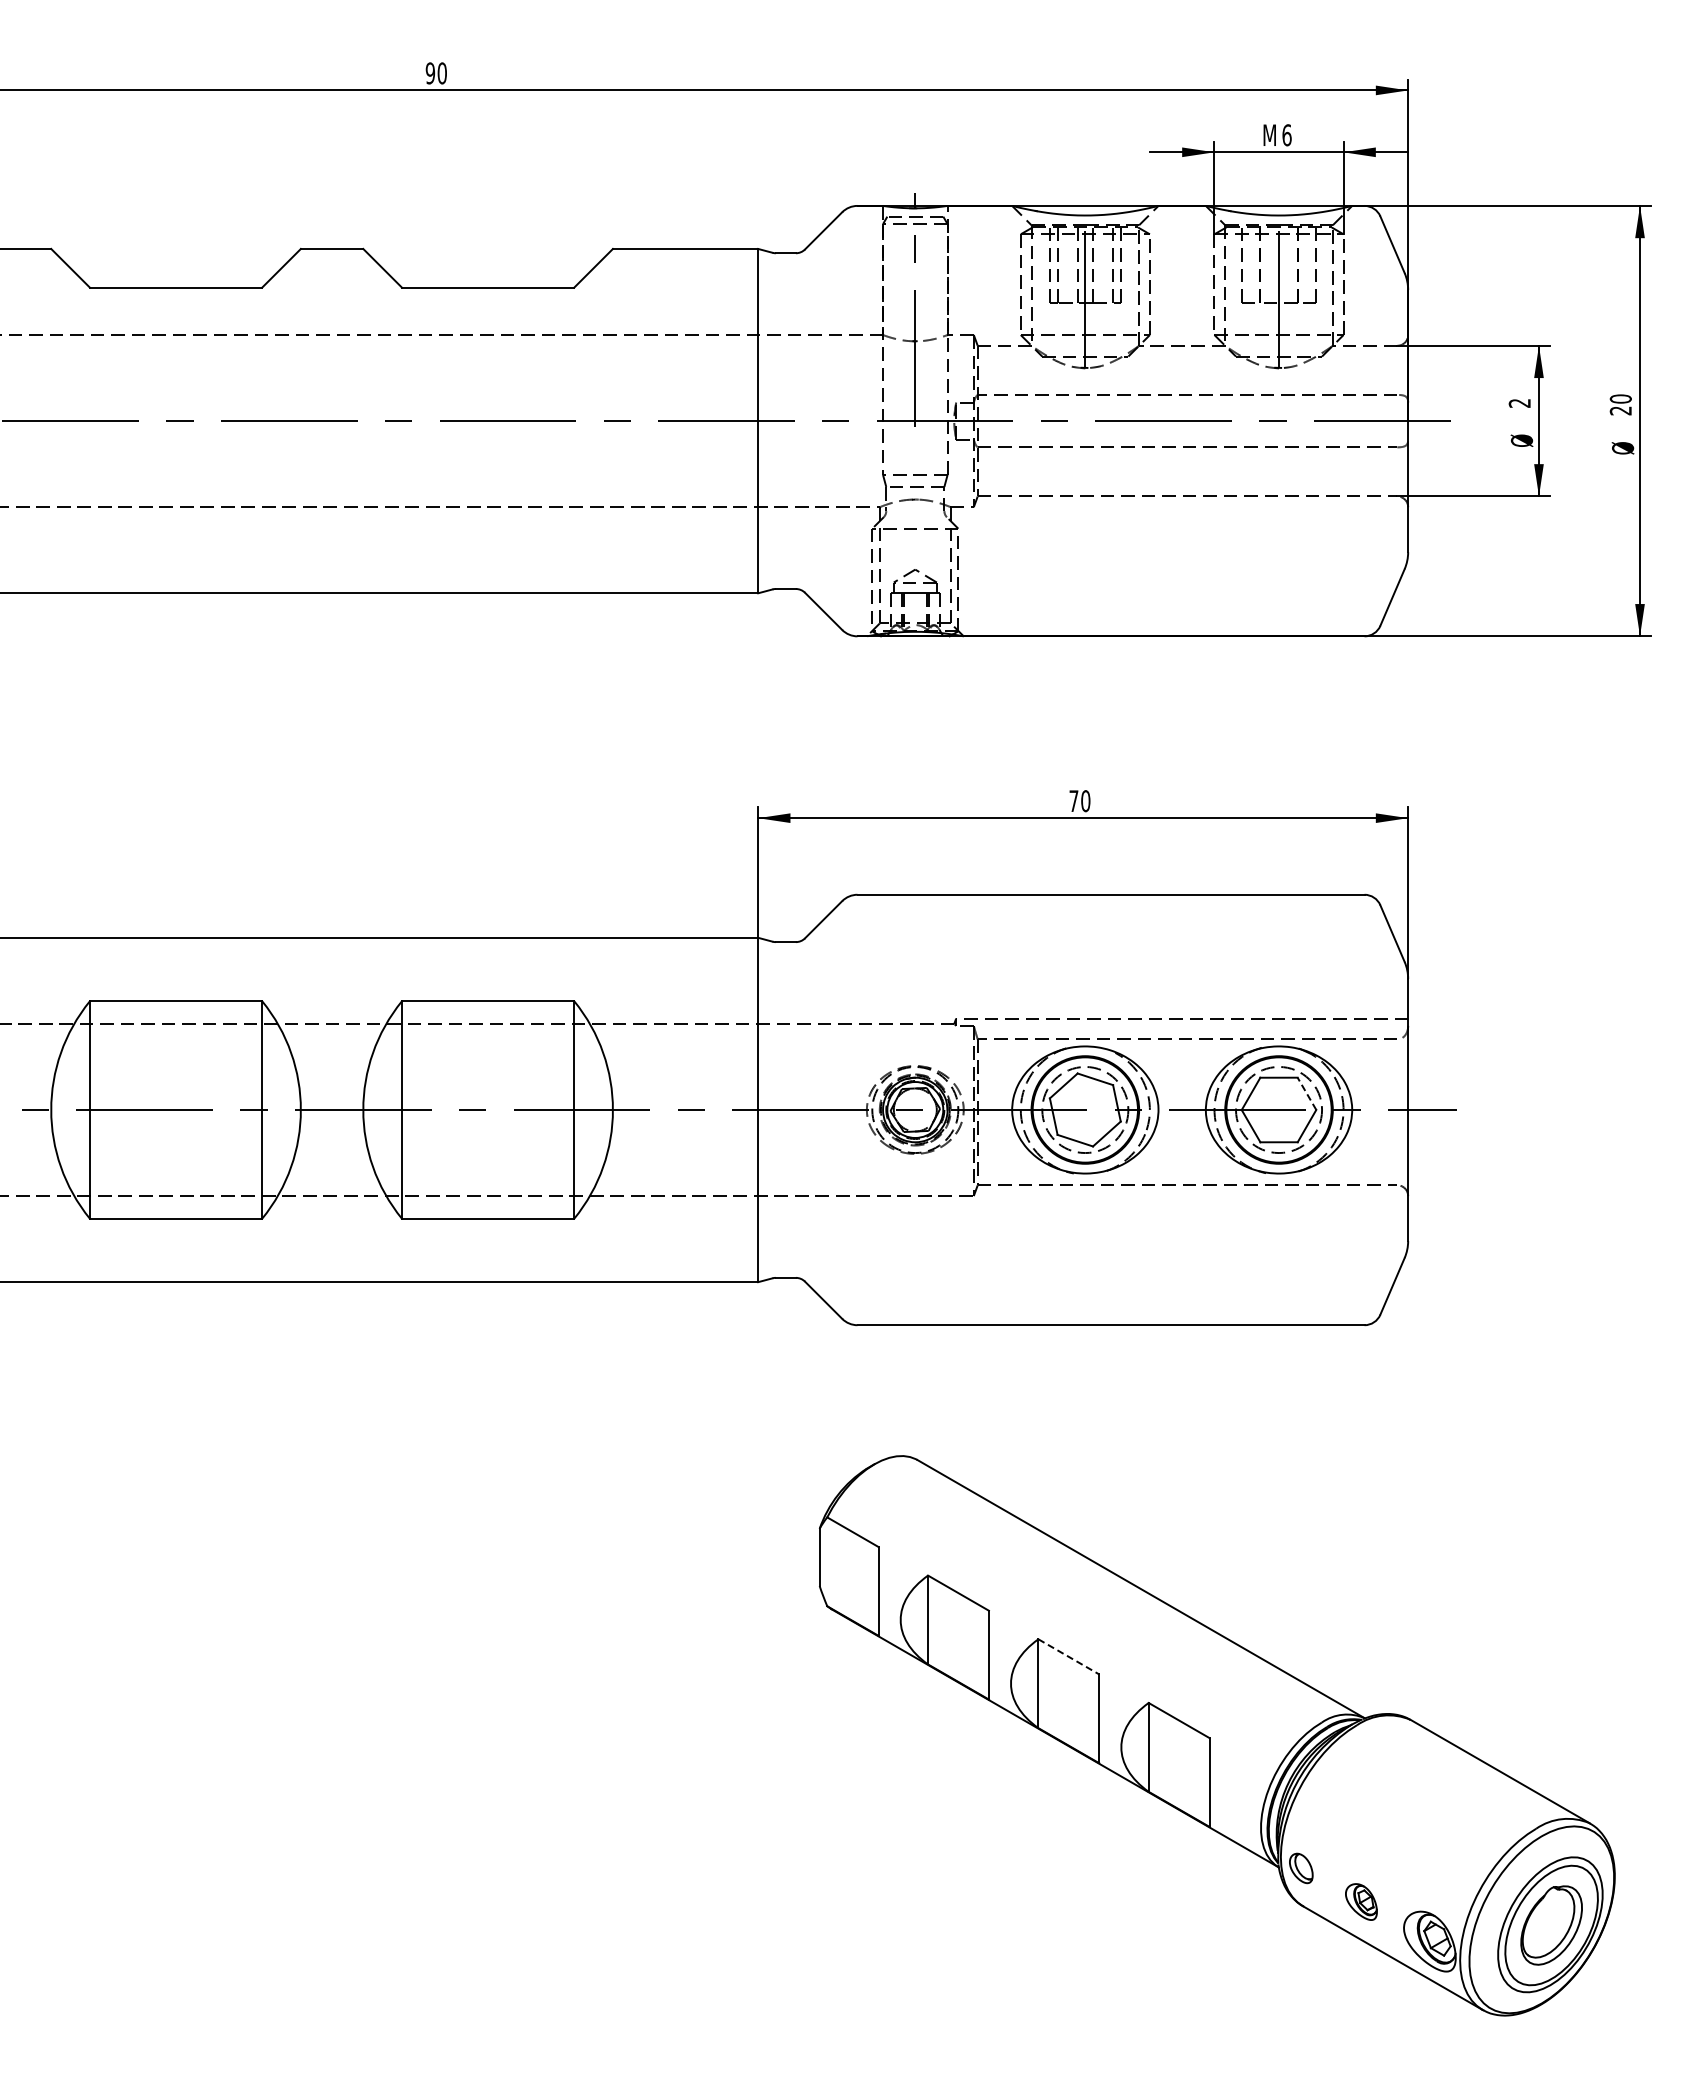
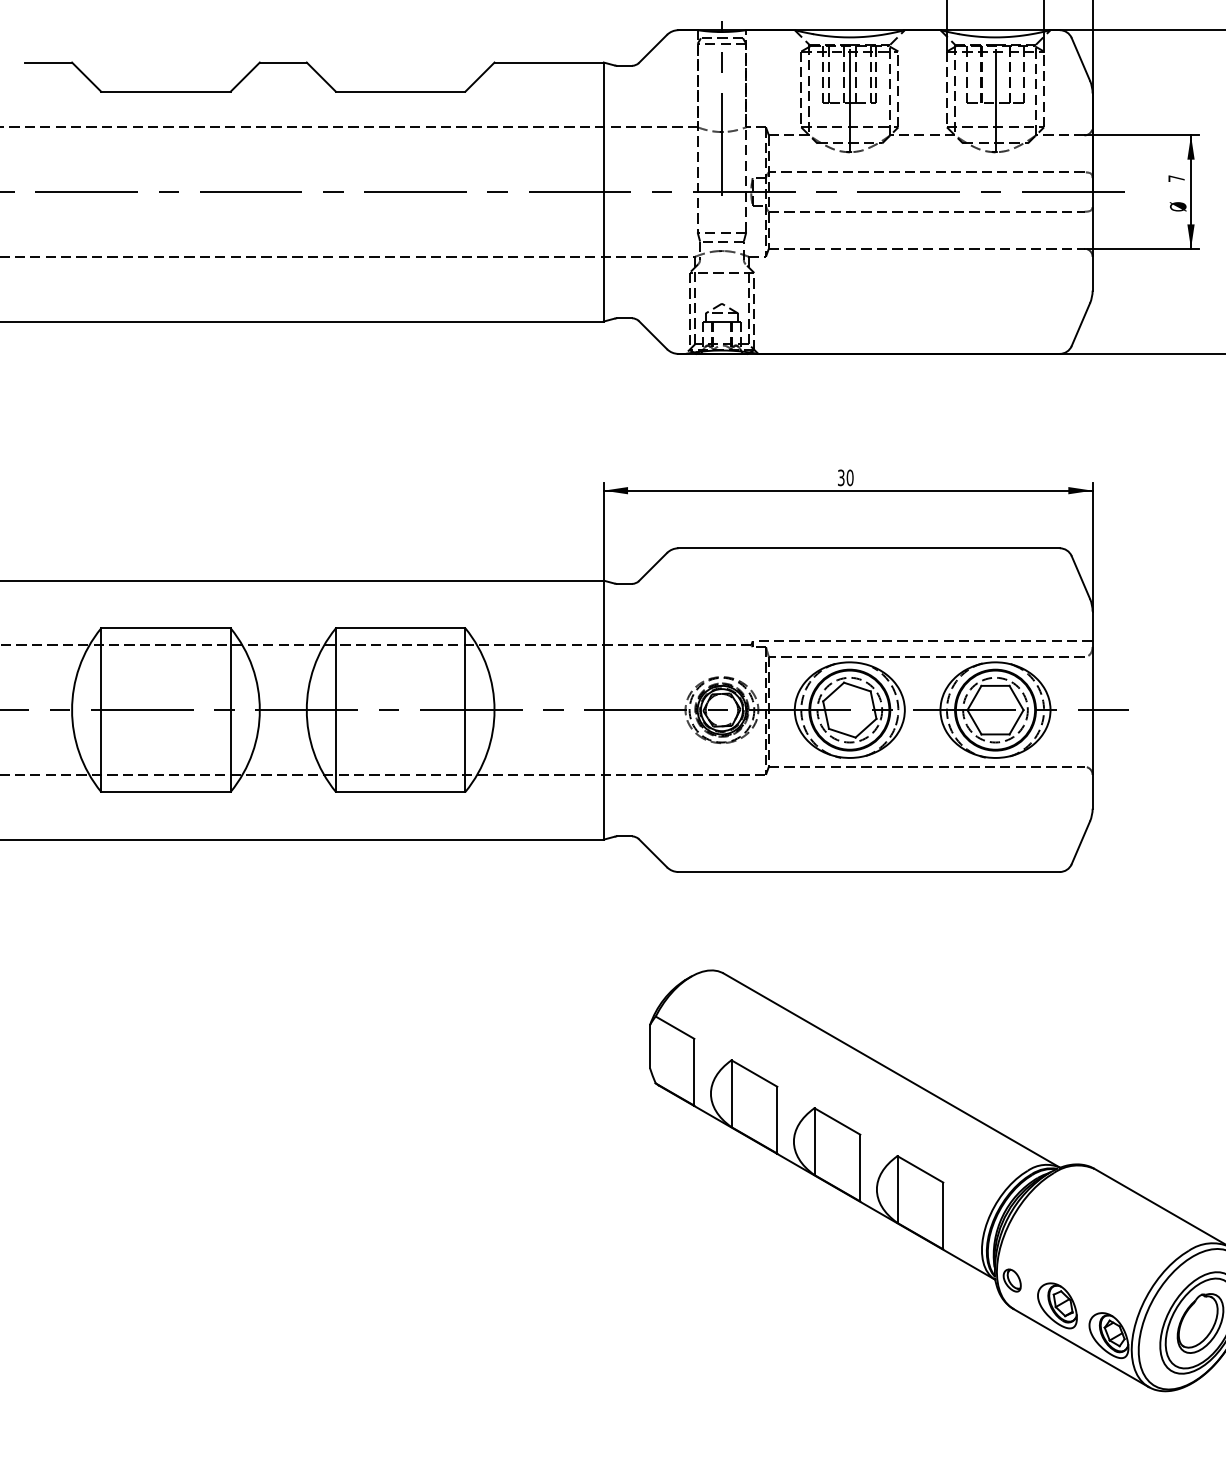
text: (1519, 403) -> (1176, 178), 2 -> 7
text: (1073, 801) -> (840, 478), 70 -> 30
line: (1306, 1093) -> (1016, 697), dashed -> solid
line: (1069, 1657) -> (837, 1121), dashed -> solid
part: (1361, 1901) -> (1057, 1305), size x1.67

